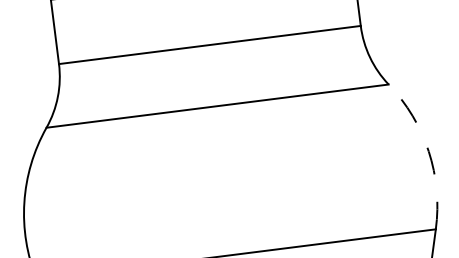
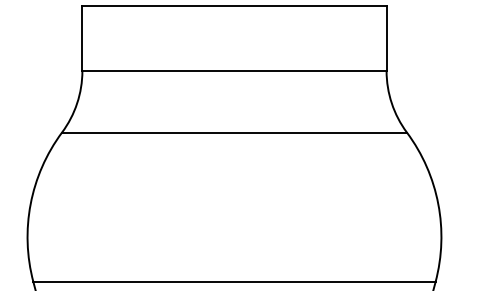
arc: (429, 151) -> (438, 204), dashed -> solid

